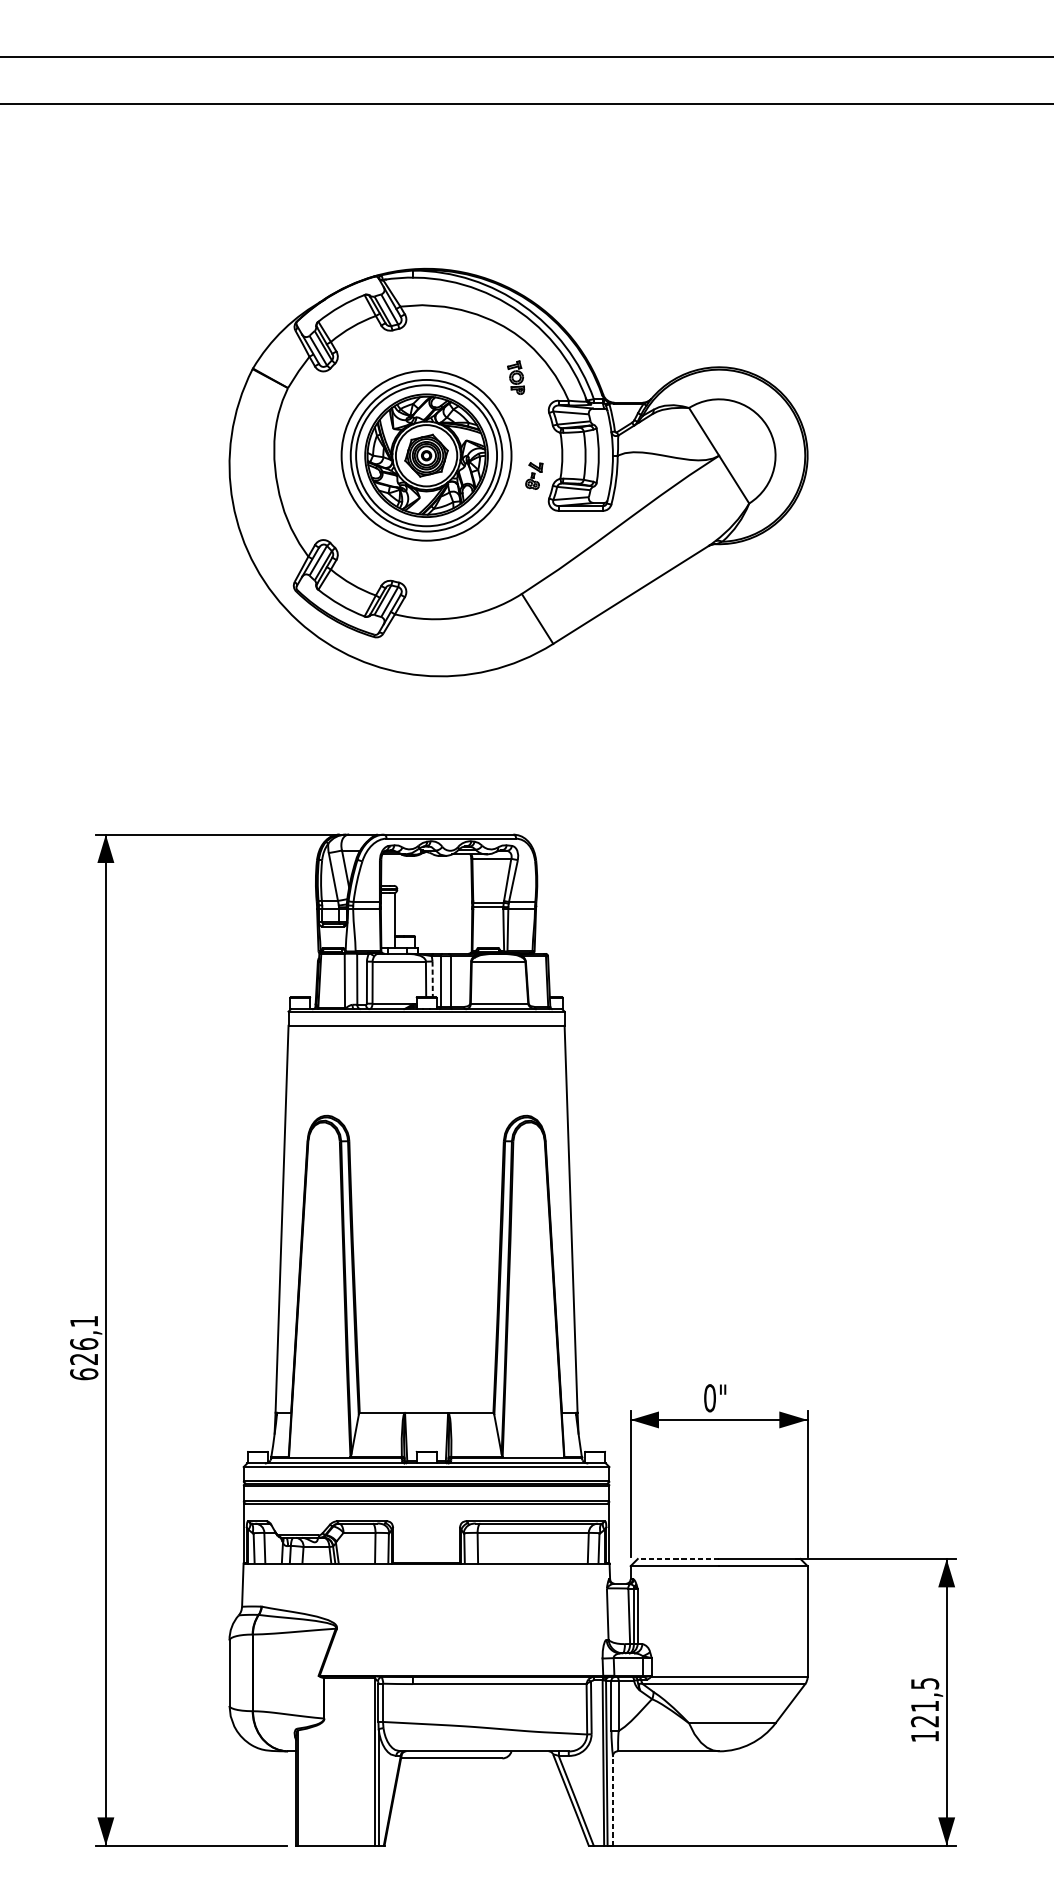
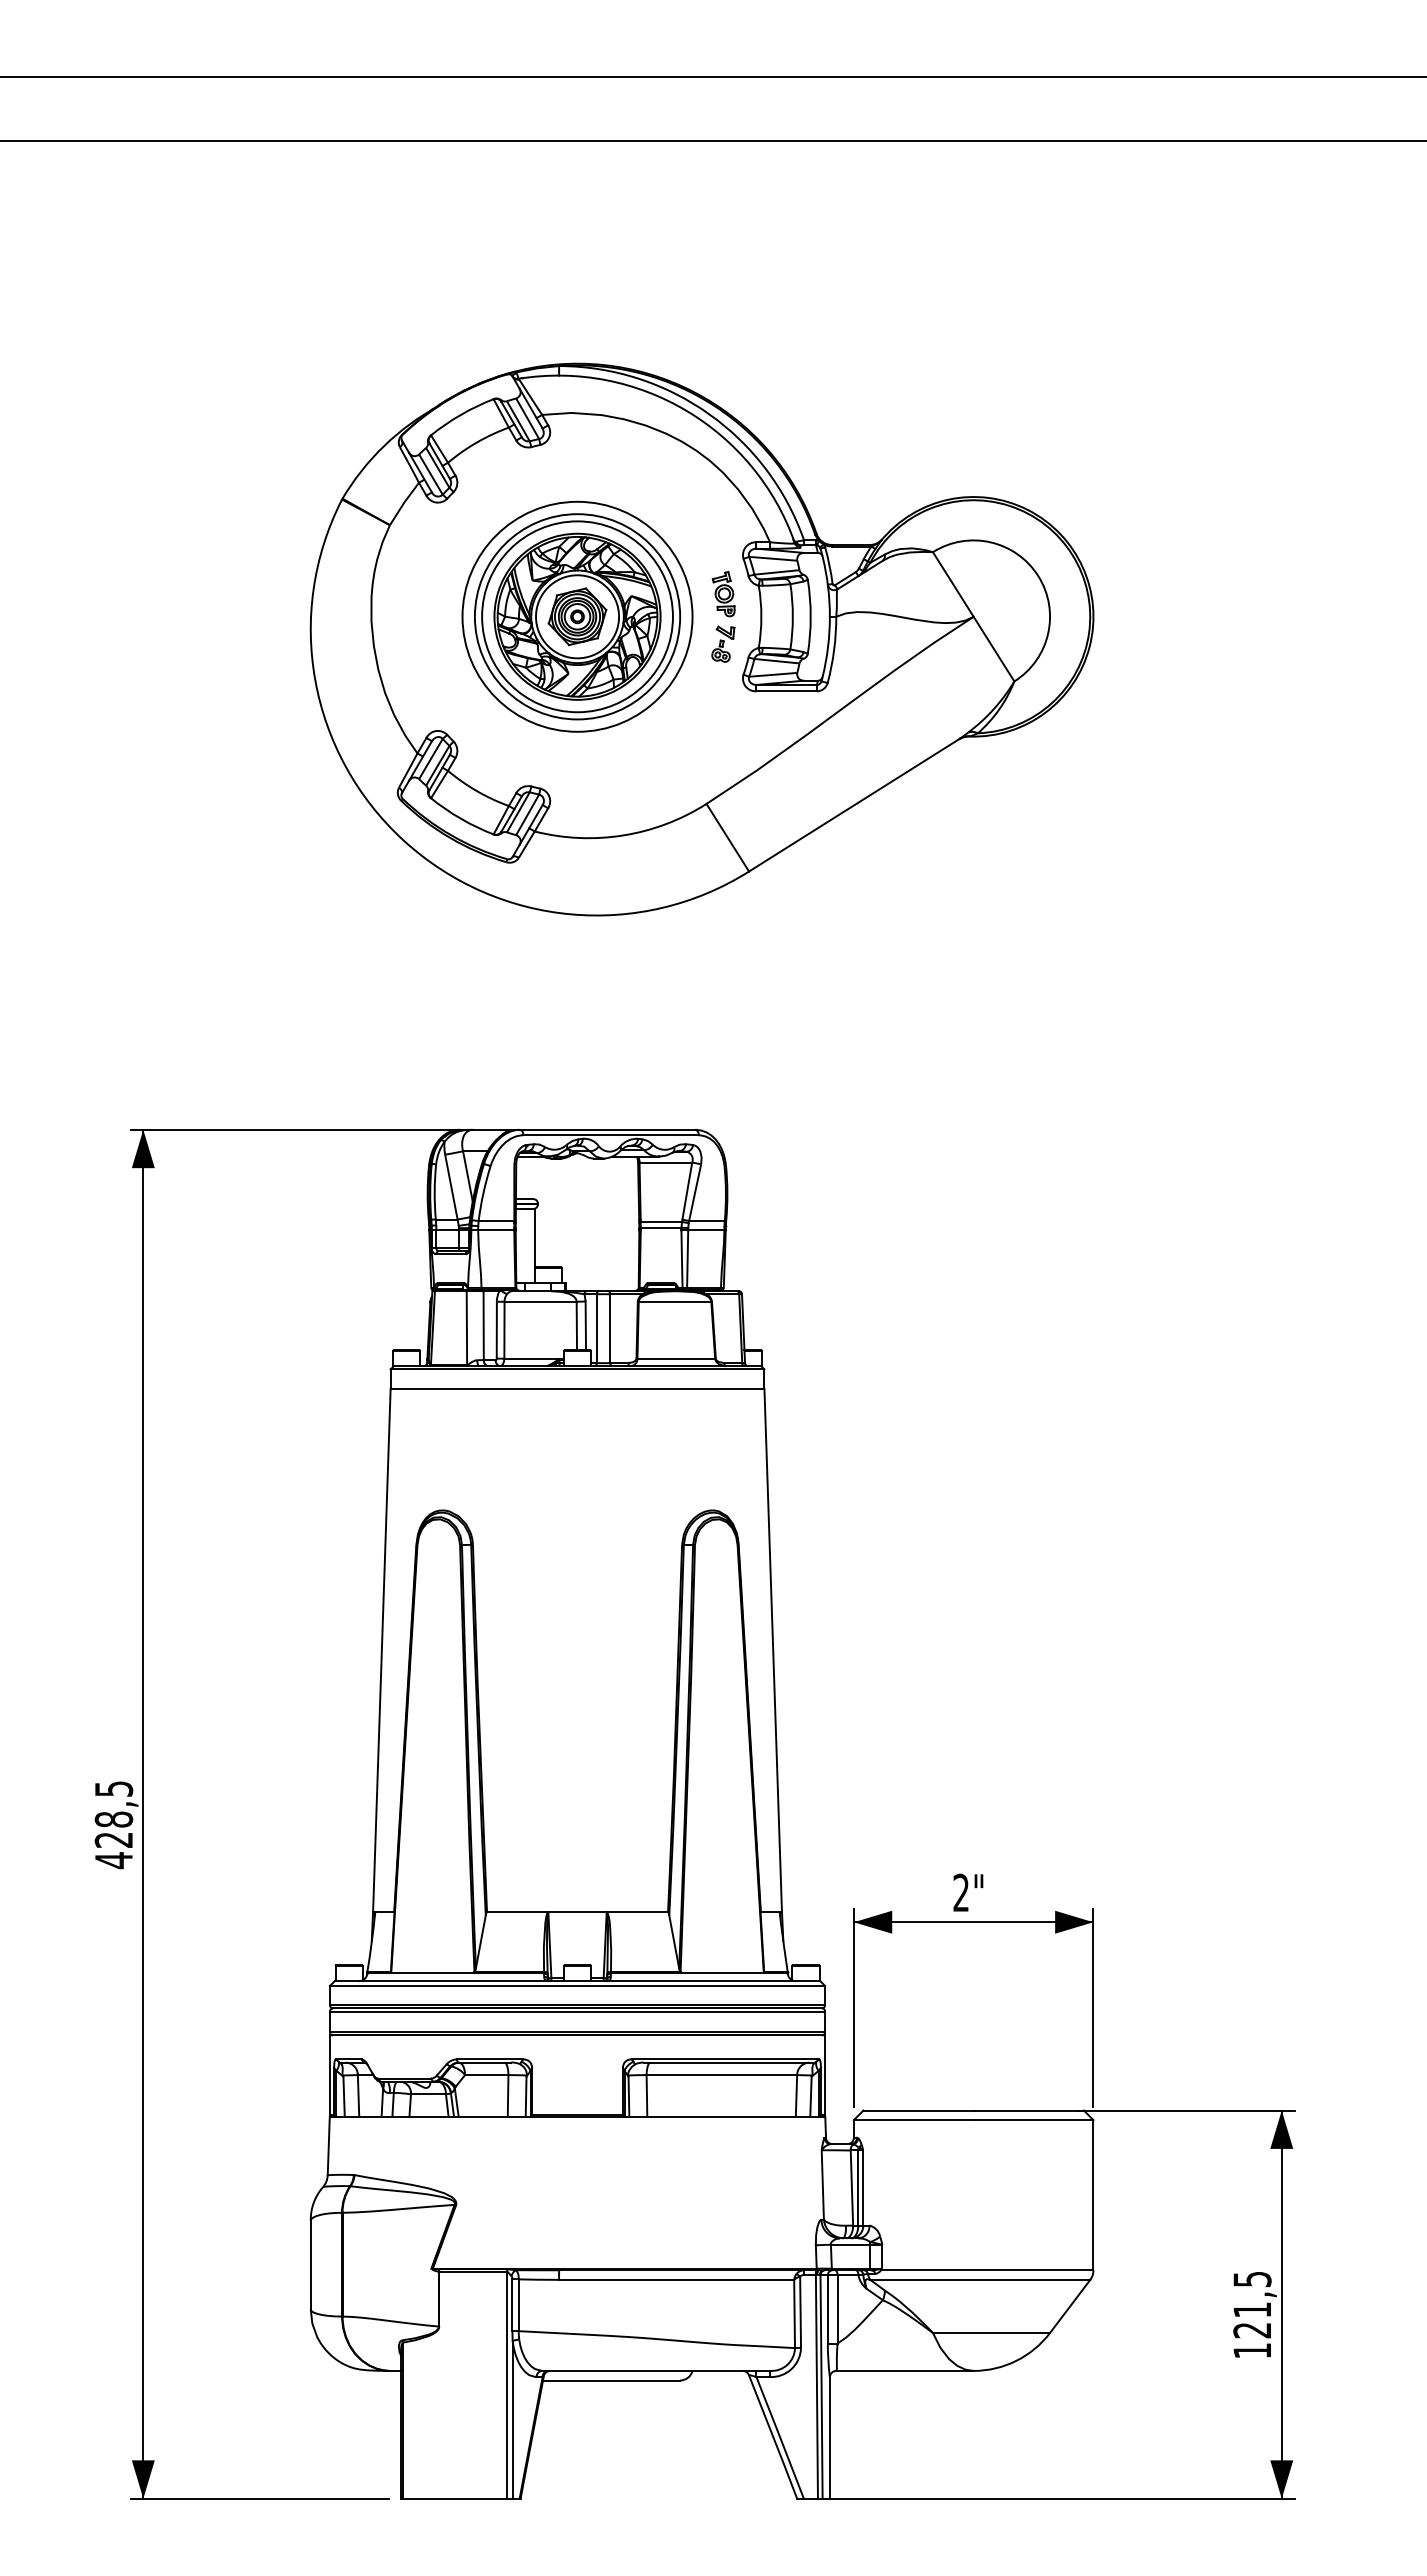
part: (515, 377) -> (723, 594), moved
line: (432, 979) -> (585, 1326), dashed -> solid
text: (83, 1348) -> (113, 1825), 626,1 -> 428,5
text: (710, 1397) -> (961, 1892), 0" -> 2"
line: (678, 1558) -> (918, 2110), dashed -> solid
line: (612, 1801) -> (829, 2438), dashed -> solid

